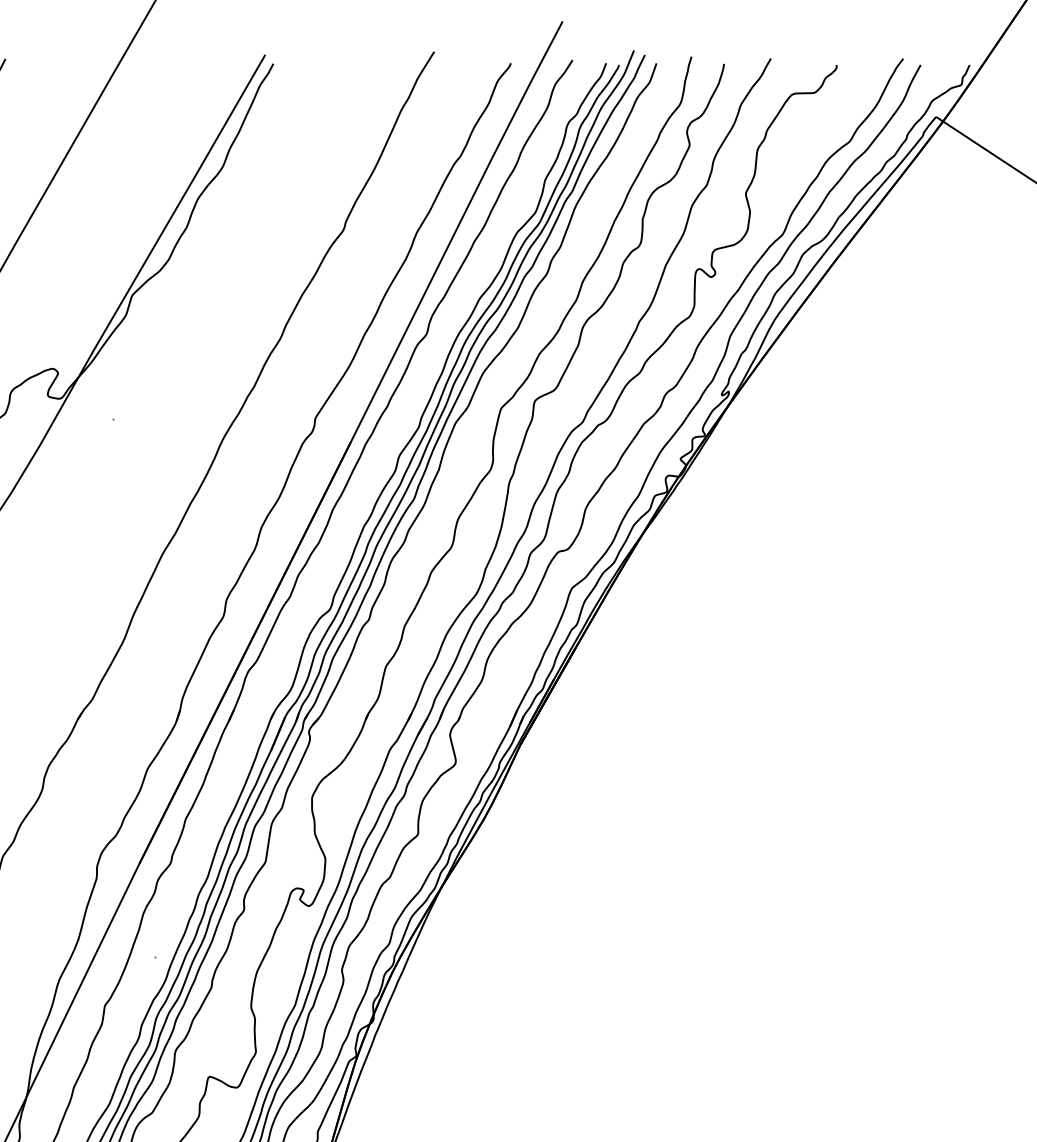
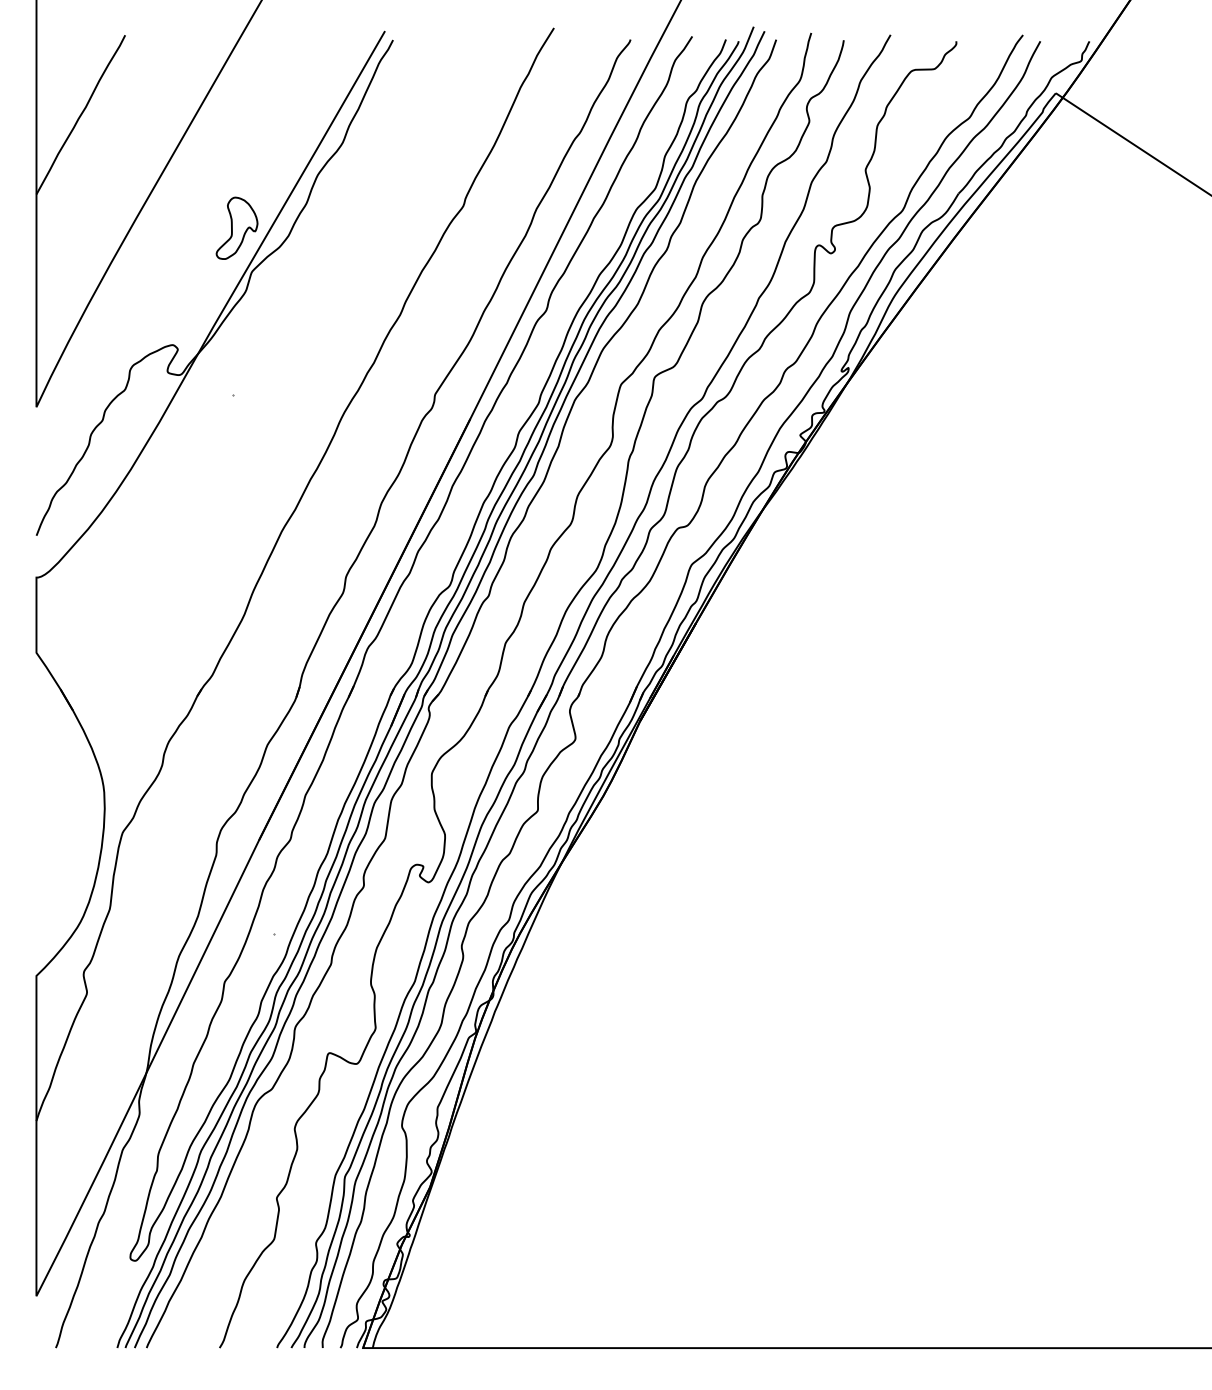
part: (116, 251) -> (236, 227), added

